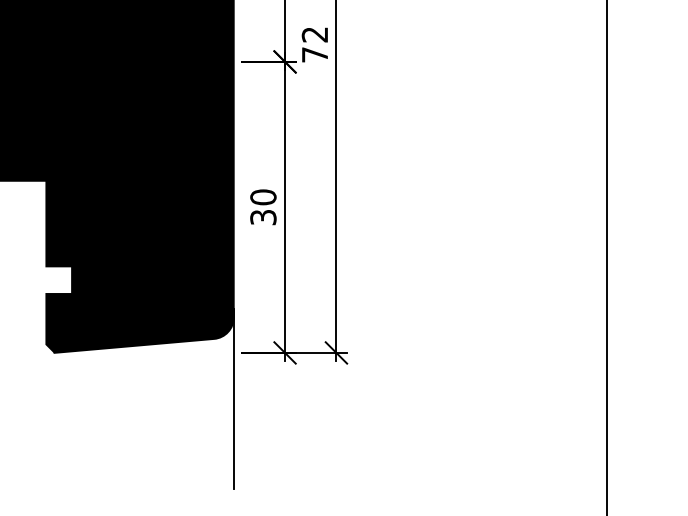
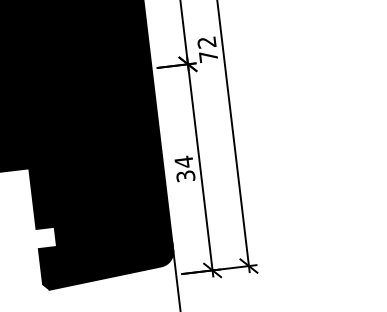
text: (263, 197) -> (184, 162), 30 -> 34

